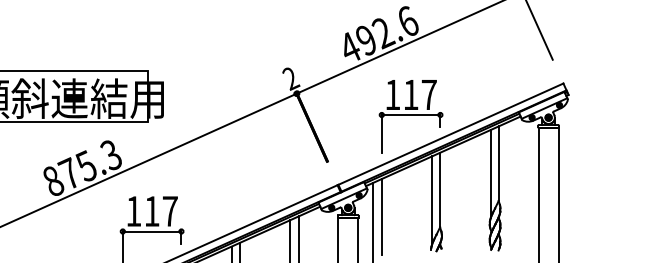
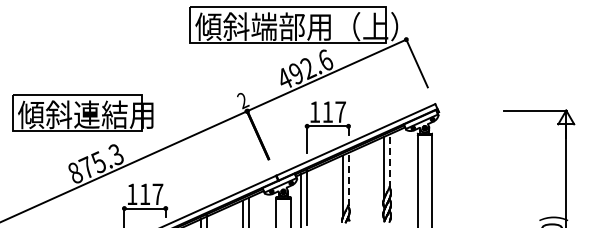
line: (498, 163) -> (389, 160), solid -> dashed
line: (440, 190) -> (348, 179), solid -> dashed

